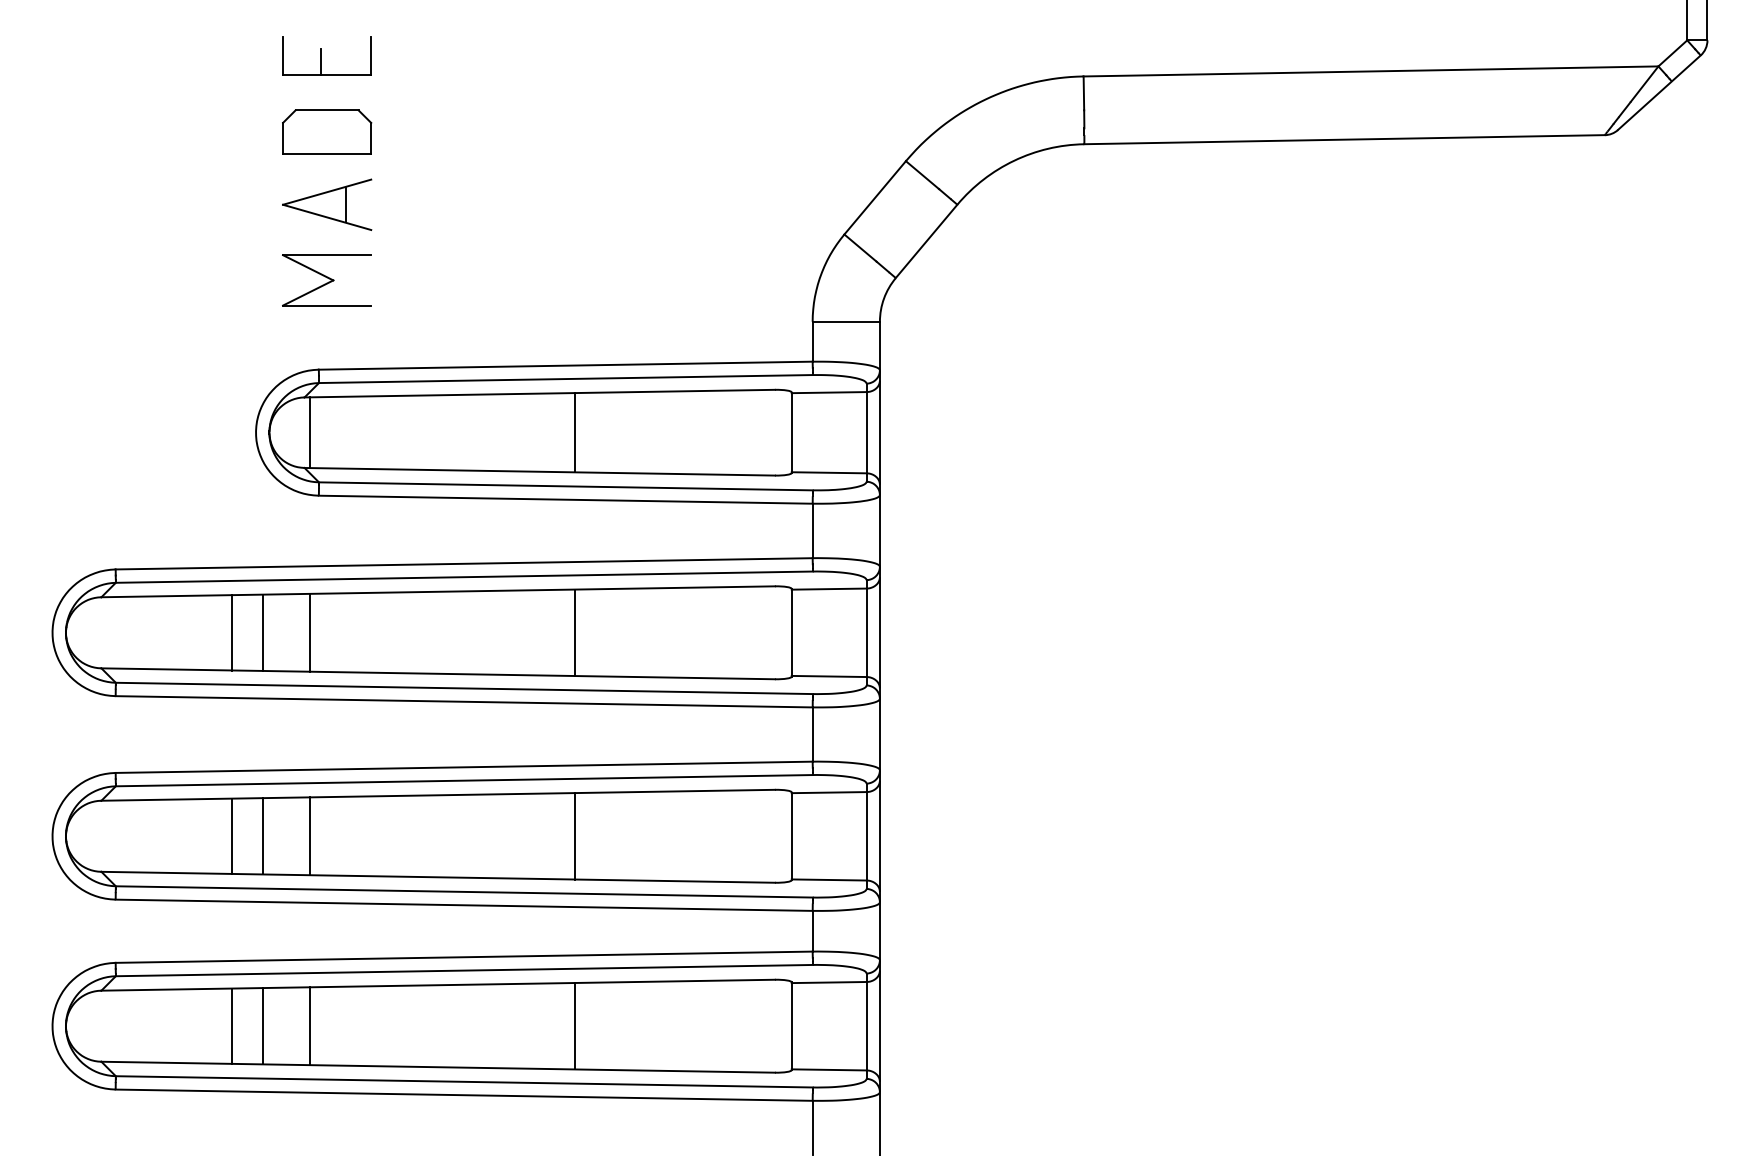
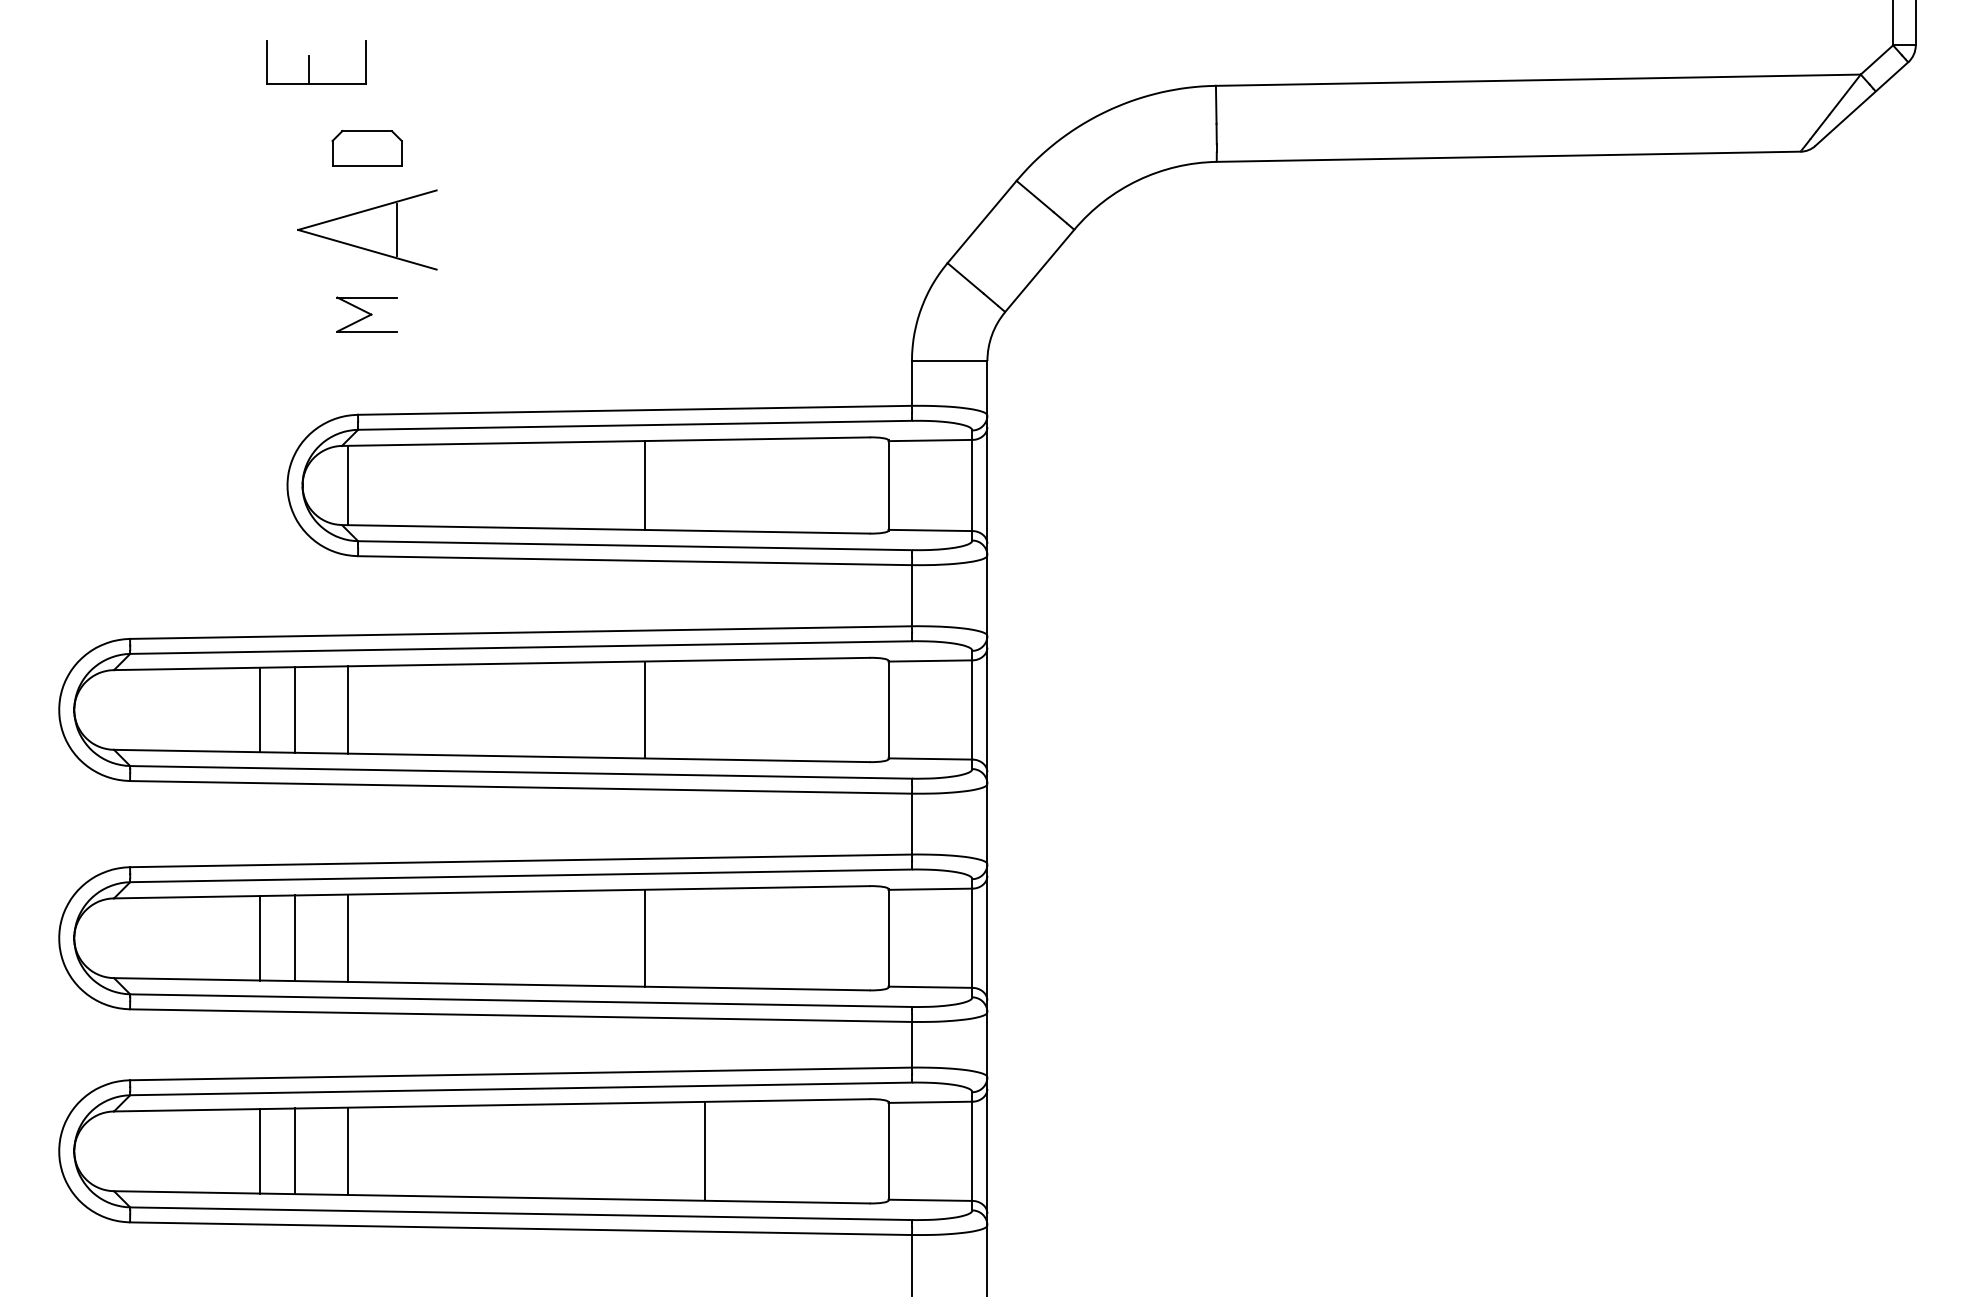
part: (321, 55) -> (309, 62), moved
part: (326, 131) -> (366, 147), size x0.7
part: (326, 204) -> (366, 229), size x1.4
part: (326, 280) -> (366, 314), size x0.6
line: (575, 1025) -> (705, 1150), moved

